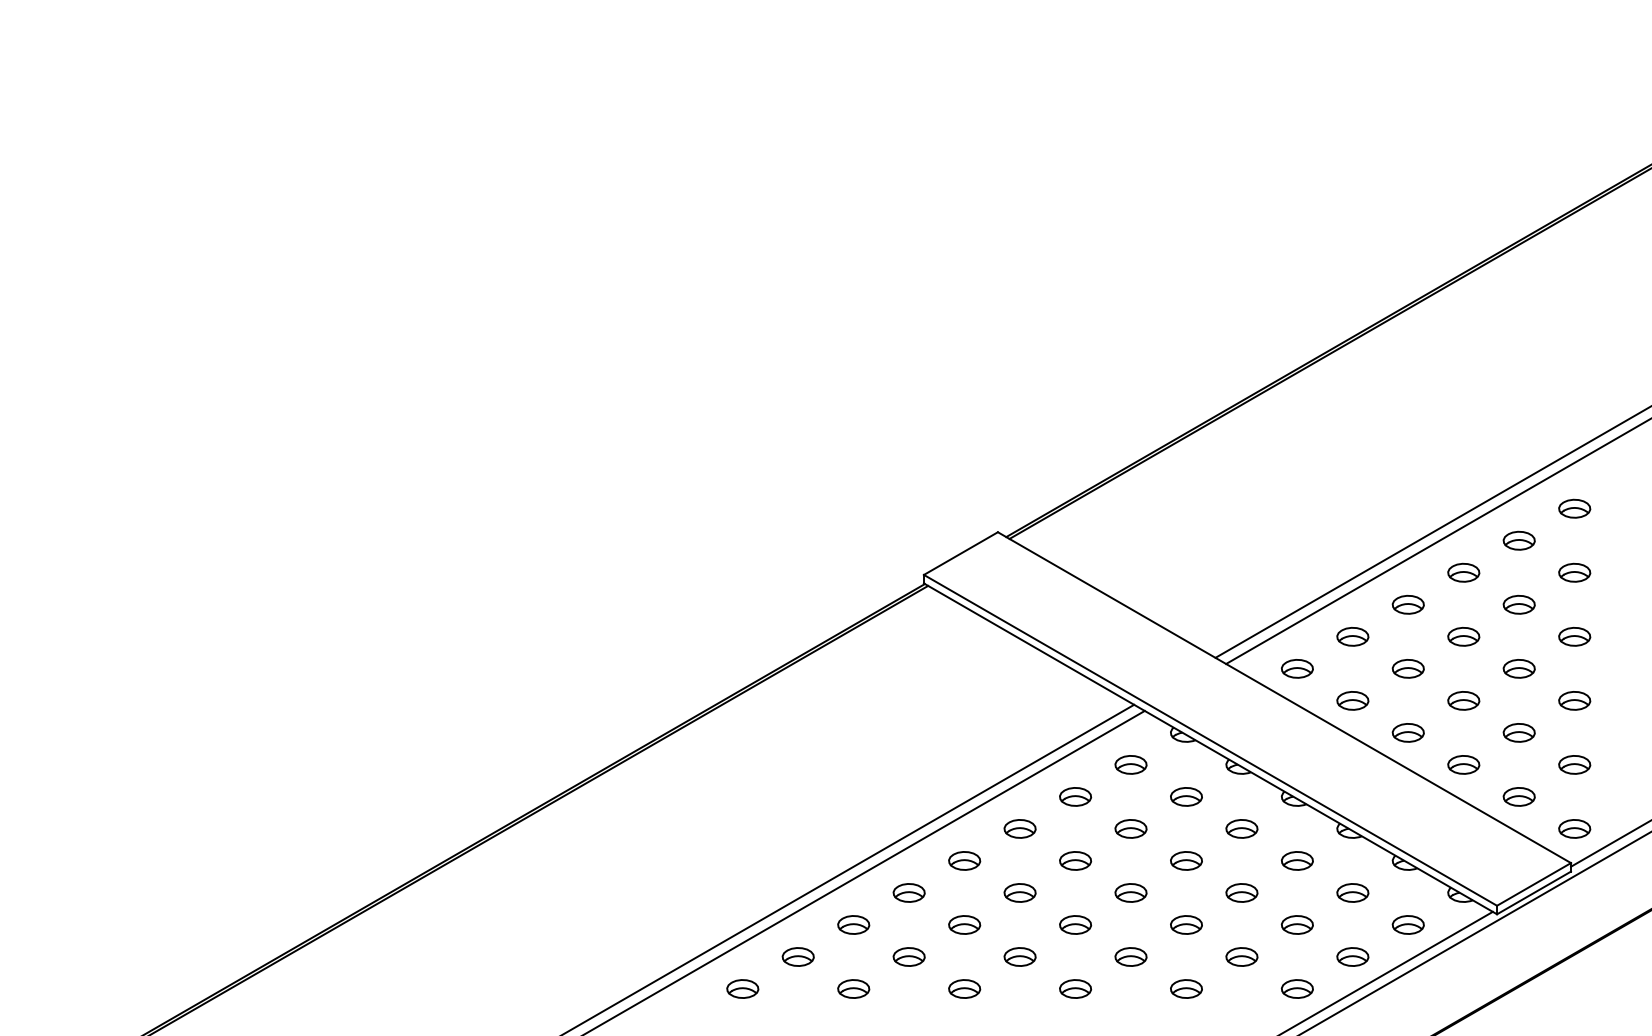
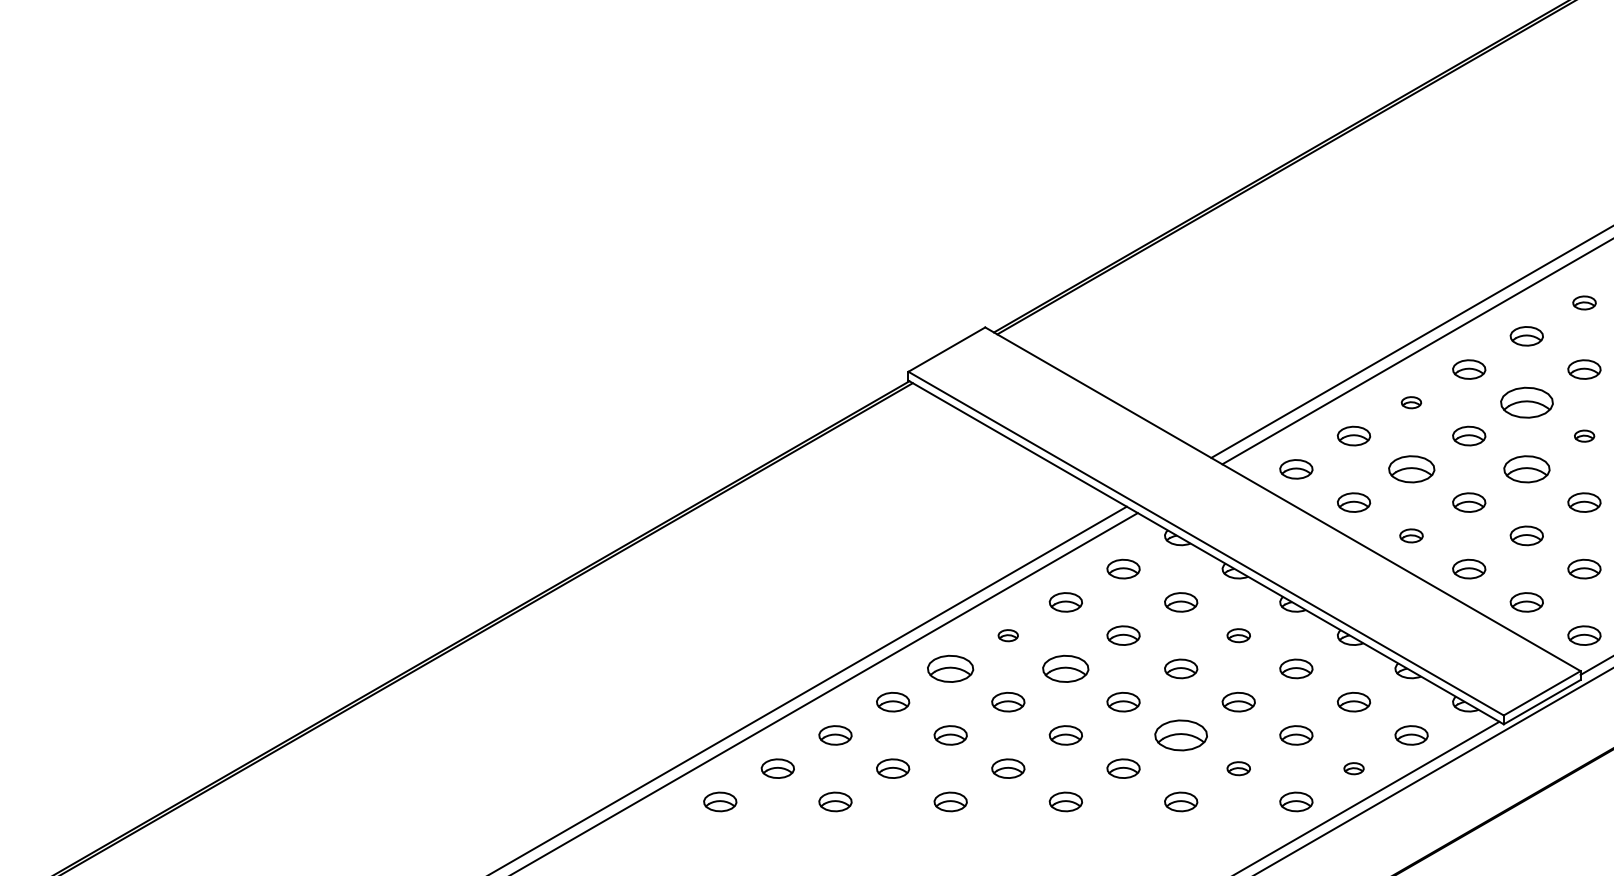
part: (1574, 508) -> (1584, 302), size x0.7
part: (1407, 604) -> (1410, 402), size x0.6
part: (1518, 604) -> (1526, 402), size x1.6
part: (1574, 636) -> (1584, 435), size x0.6
part: (1407, 668) -> (1410, 468), size x1.4
part: (1518, 668) -> (1526, 468), size x1.4
part: (1407, 732) -> (1410, 535), size x0.7
part: (1019, 828) -> (1007, 635), size x0.6
part: (1241, 828) -> (1238, 635), size x0.7
part: (964, 860) -> (950, 668), size x1.4
part: (1075, 860) -> (1065, 668), size x1.4
part: (1186, 924) -> (1181, 734), size x1.6
part: (1241, 956) -> (1238, 768), size x0.7
part: (1352, 956) -> (1353, 768), size x0.6

